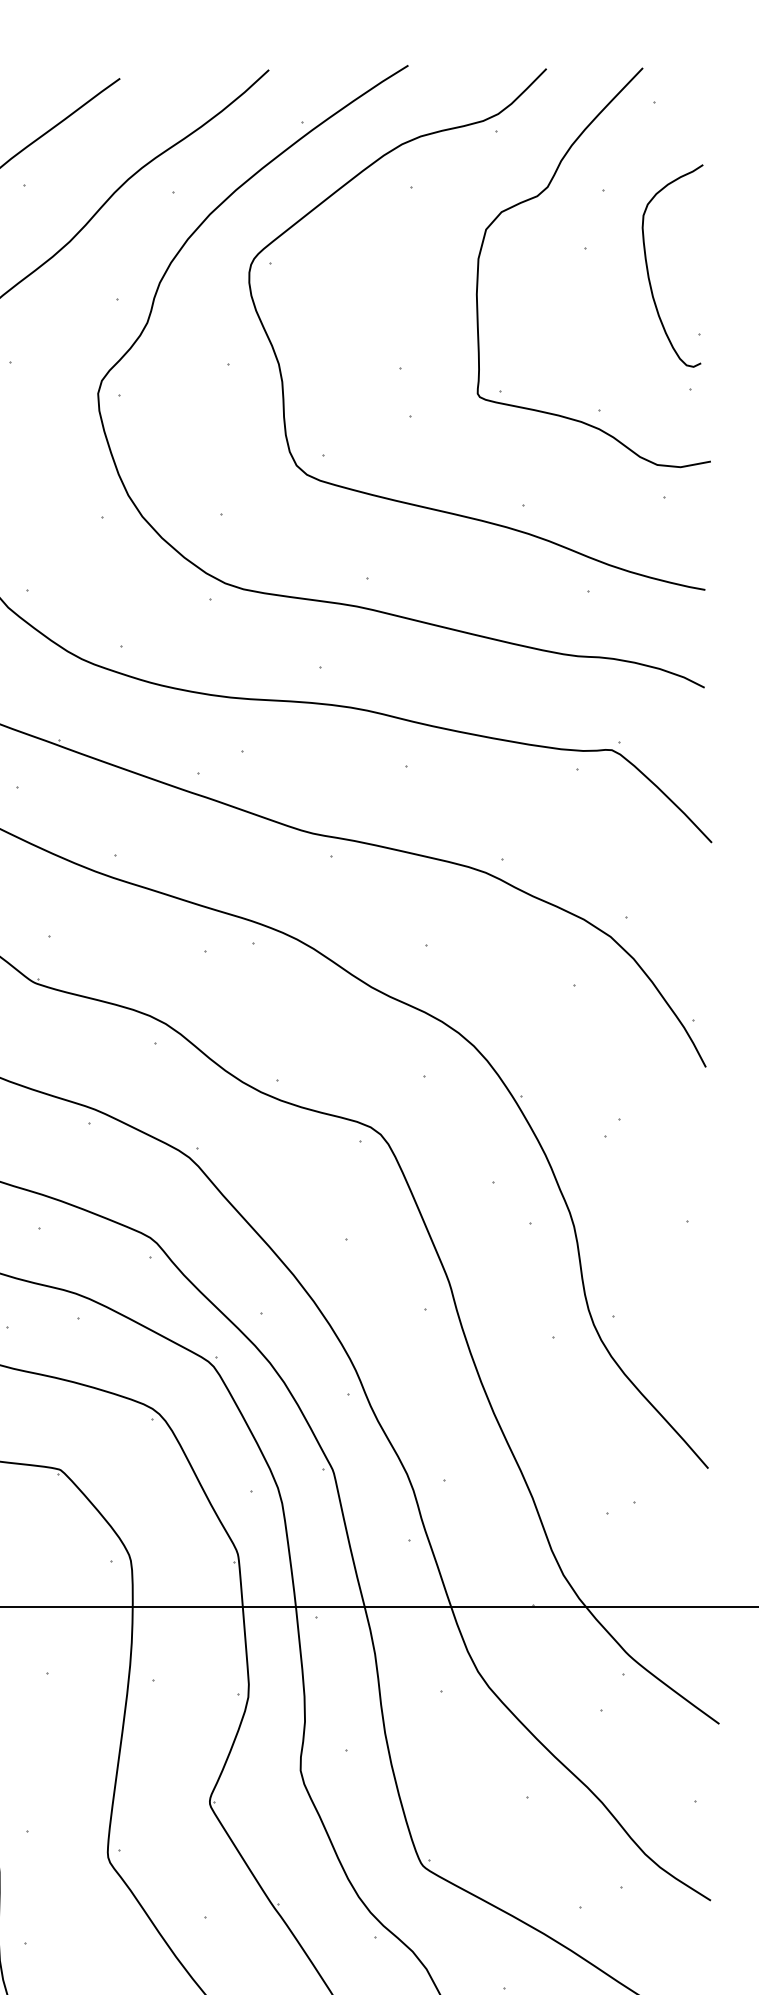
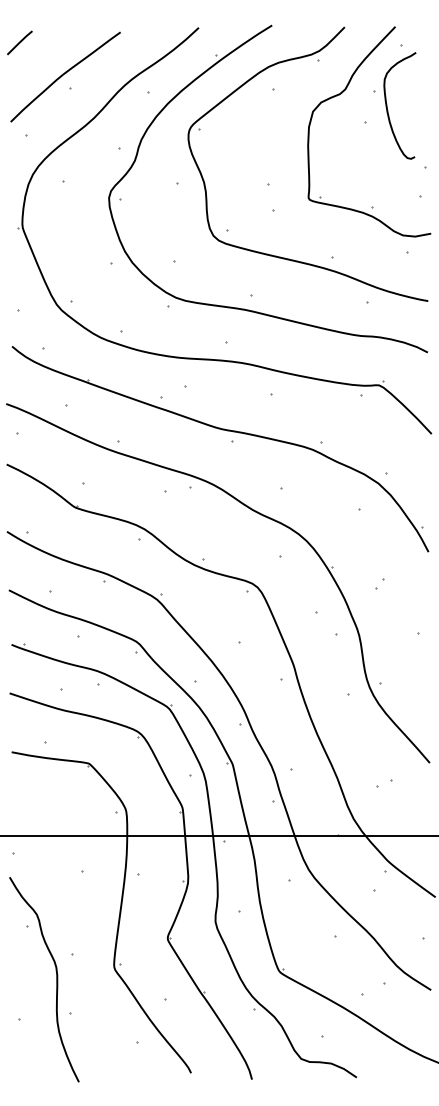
curve: (648, 265) -> (387, 105), moved

